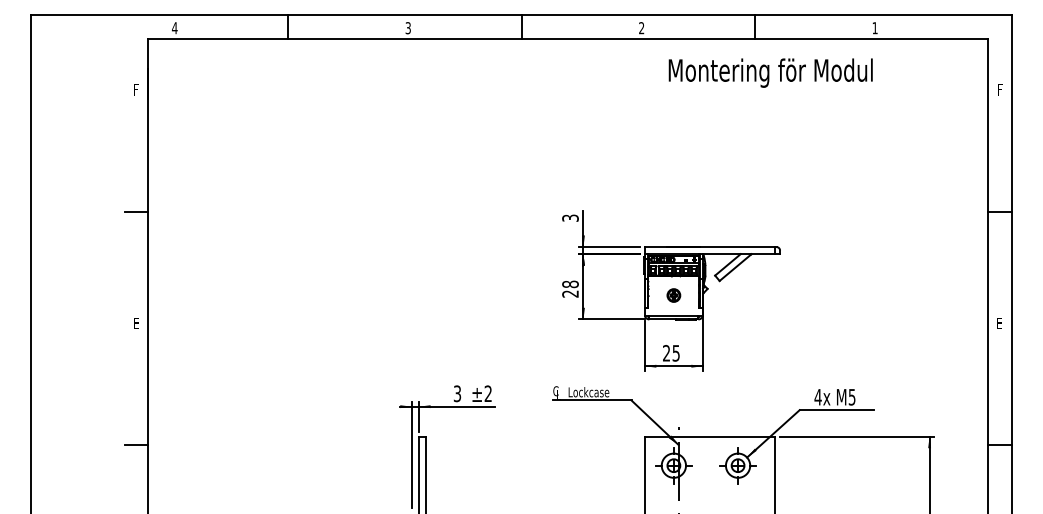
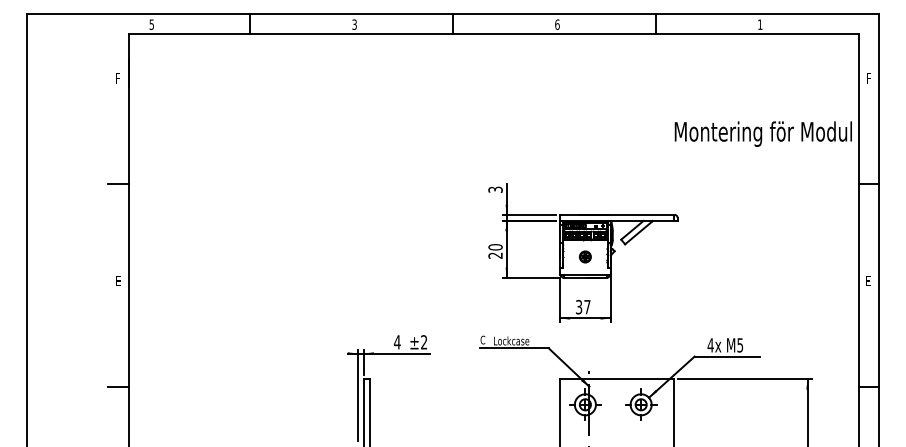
text: (174, 28) -> (151, 24), 4 -> 5
text: (641, 28) -> (557, 24), 2 -> 6
text: (770, 72) -> (763, 133), moved
text: (570, 284) -> (495, 247), 28 -> 20
text: (671, 353) -> (583, 307), 25 -> 37
text: (457, 393) -> (397, 342), 3 -> 4

